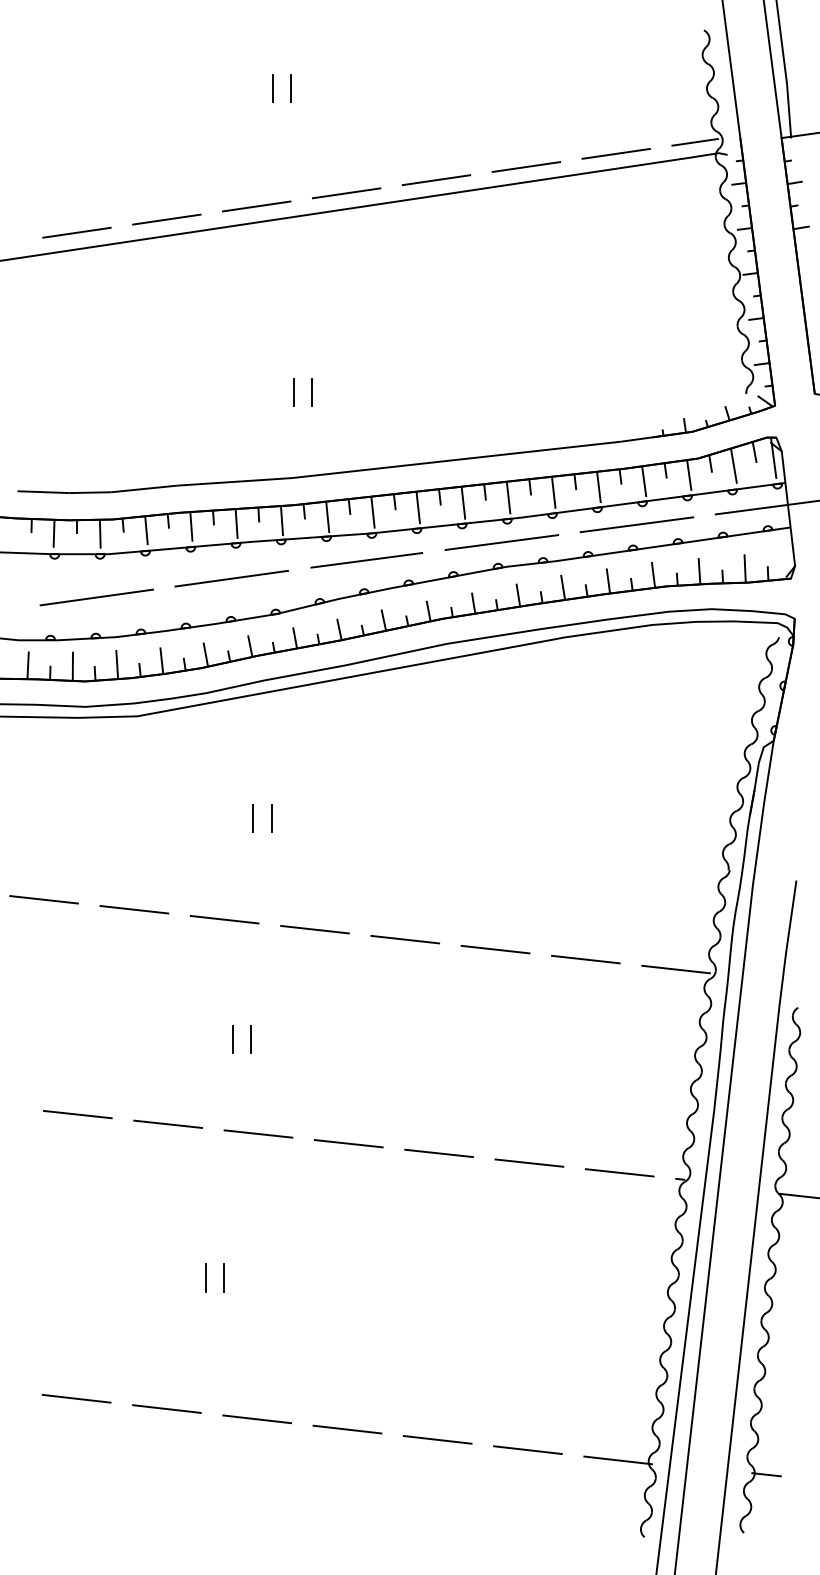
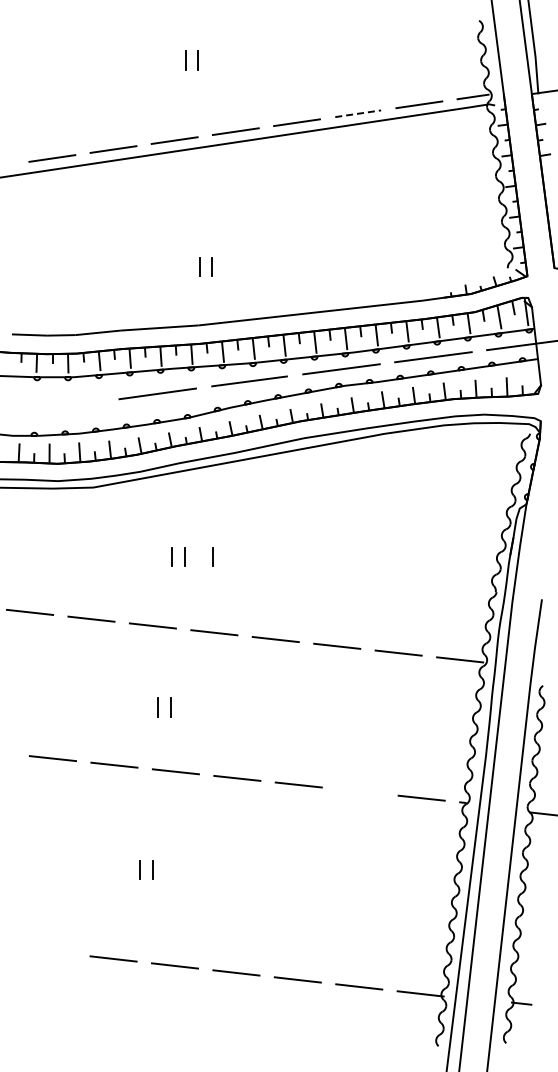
line: (526, 166) -> (358, 113), solid -> dashed
line: (96, 597) -> (65, 406), removed
line: (312, 817) -> (212, 556), added
line: (529, 1162) -> (360, 791), removed
line: (77, 1398) -> (52, 951), removed

